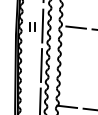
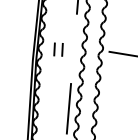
line: (42, 25) -> (73, 48), removed

